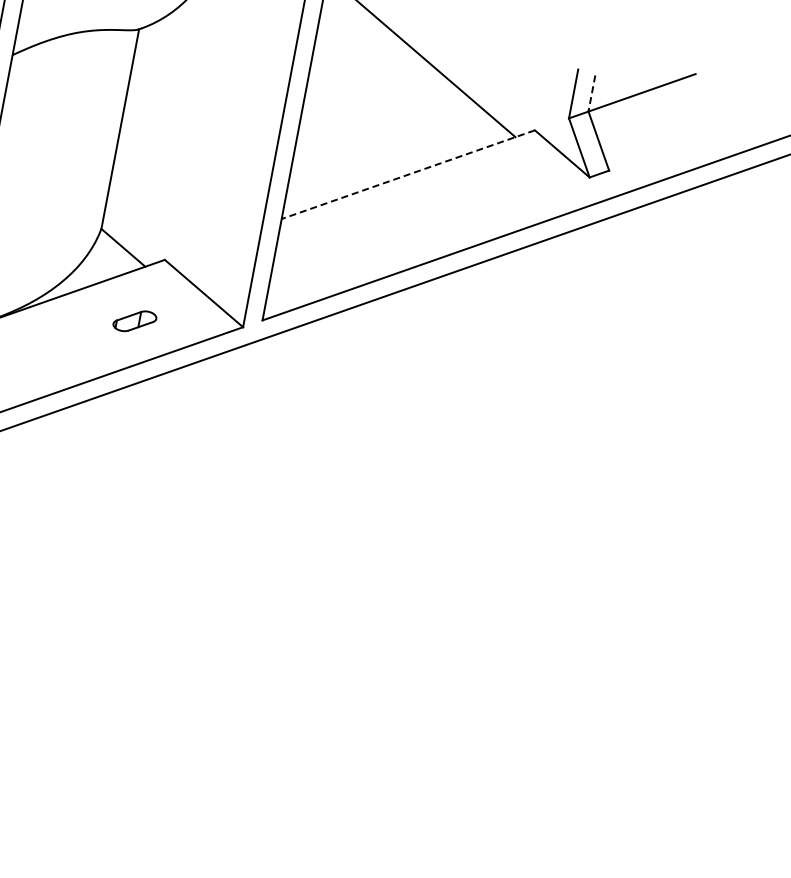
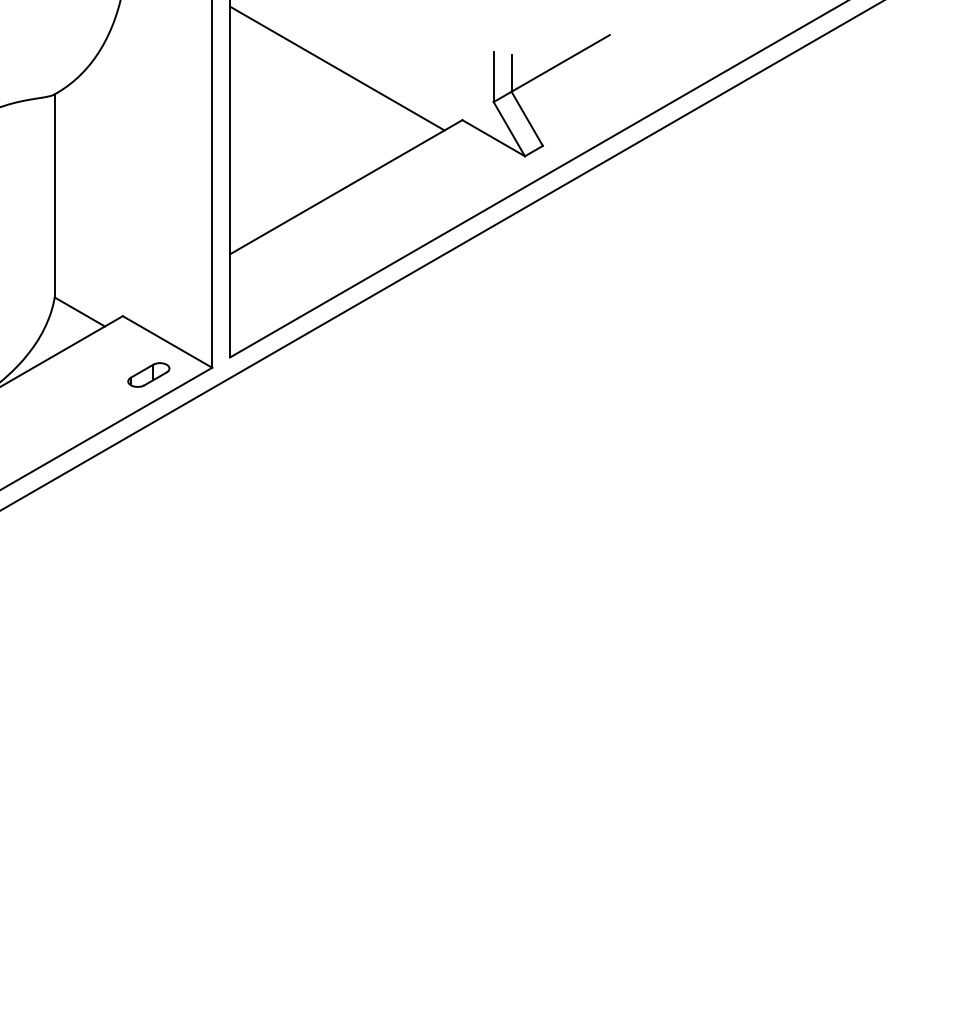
line: (591, 93) -> (511, 73), dashed -> solid
line: (407, 174) -> (345, 187), dashed -> solid
part: (134, 320) -> (148, 374), moved

